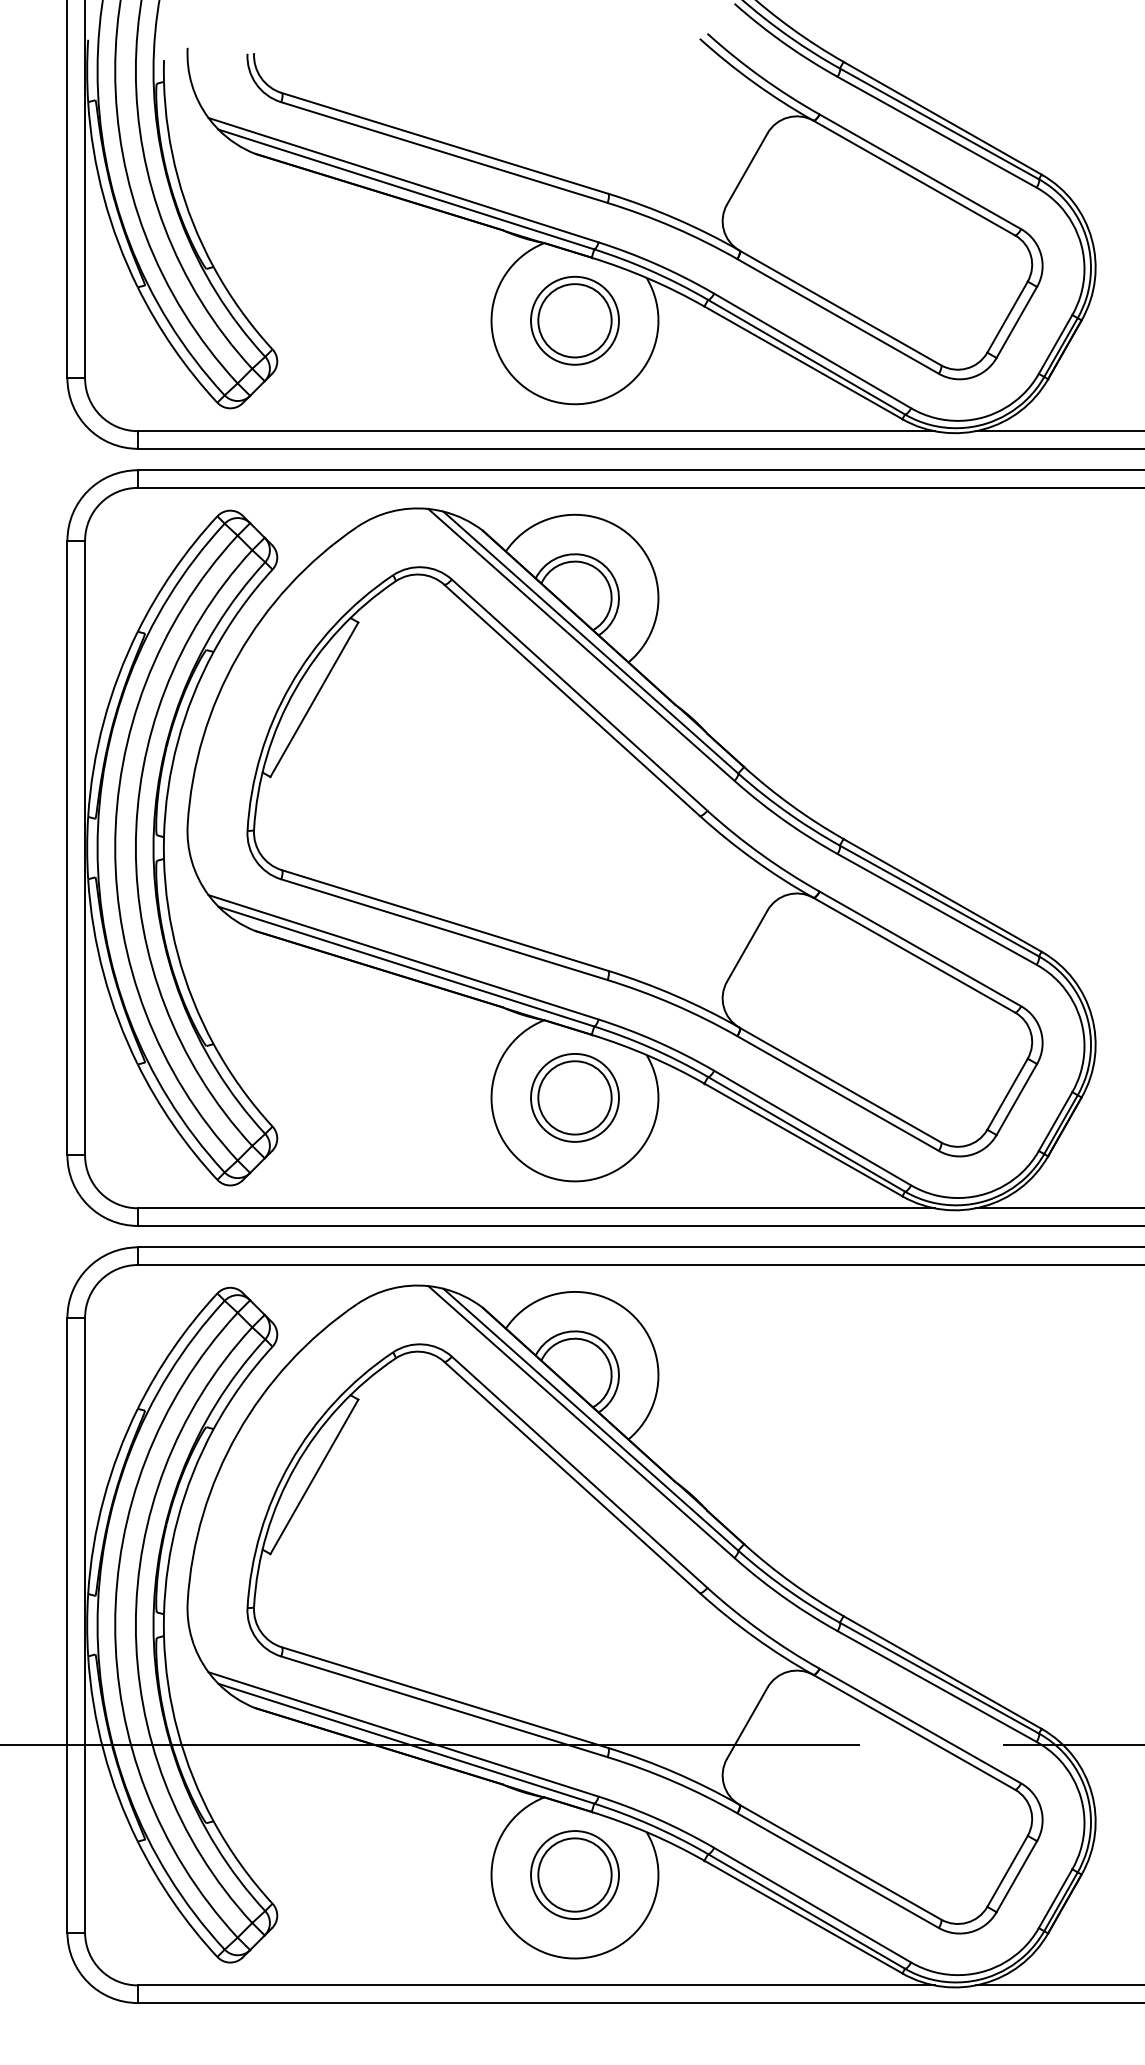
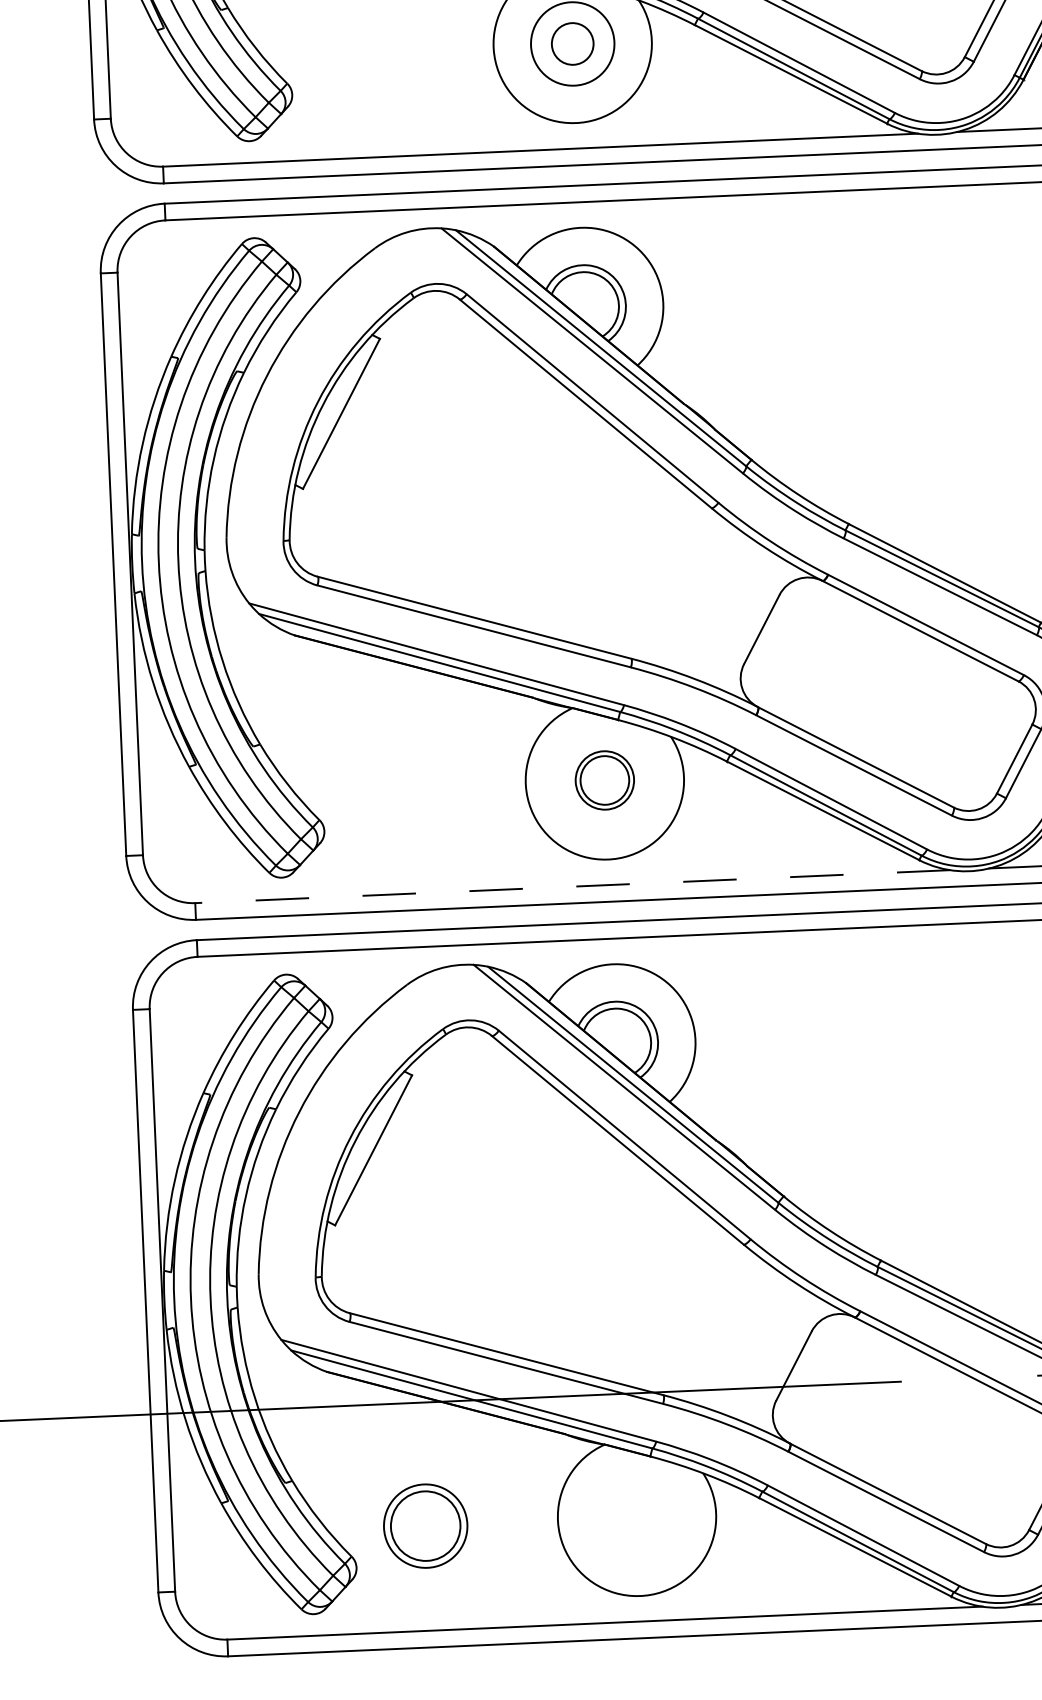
circle: (574, 320) -> (572, 43), size x0.6
part: (574, 1097) -> (604, 780), size x0.7
line: (535, 1208) -> (572, 886), solid -> dashed
part: (574, 1874) -> (425, 1525), moved

